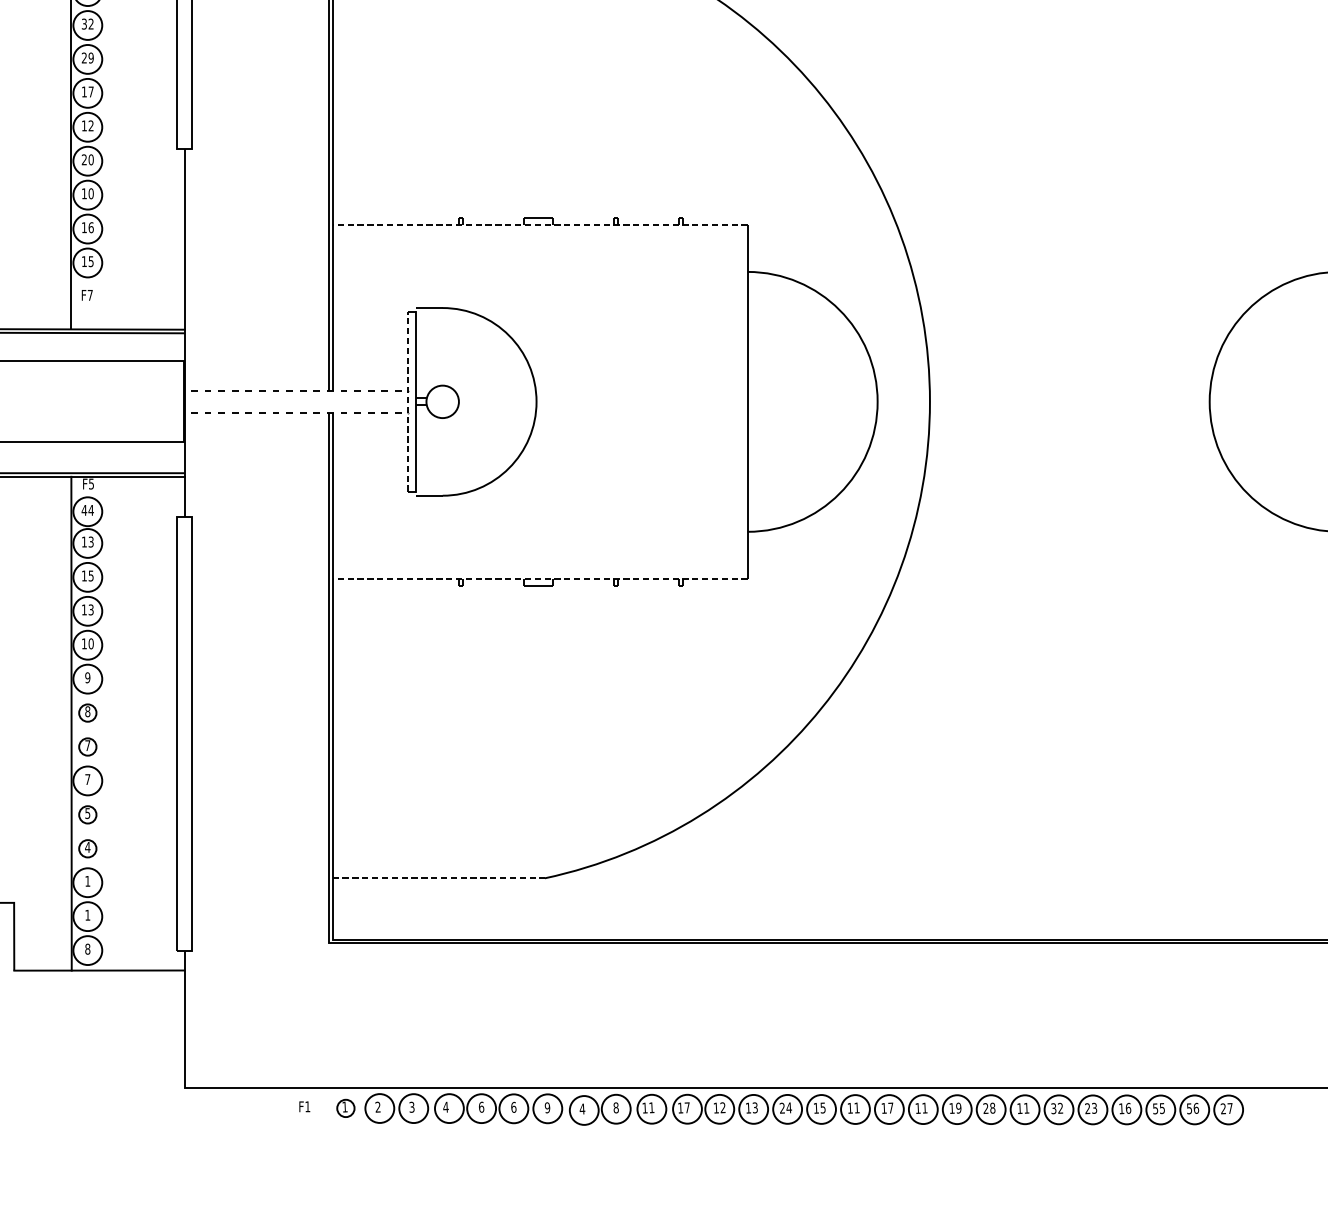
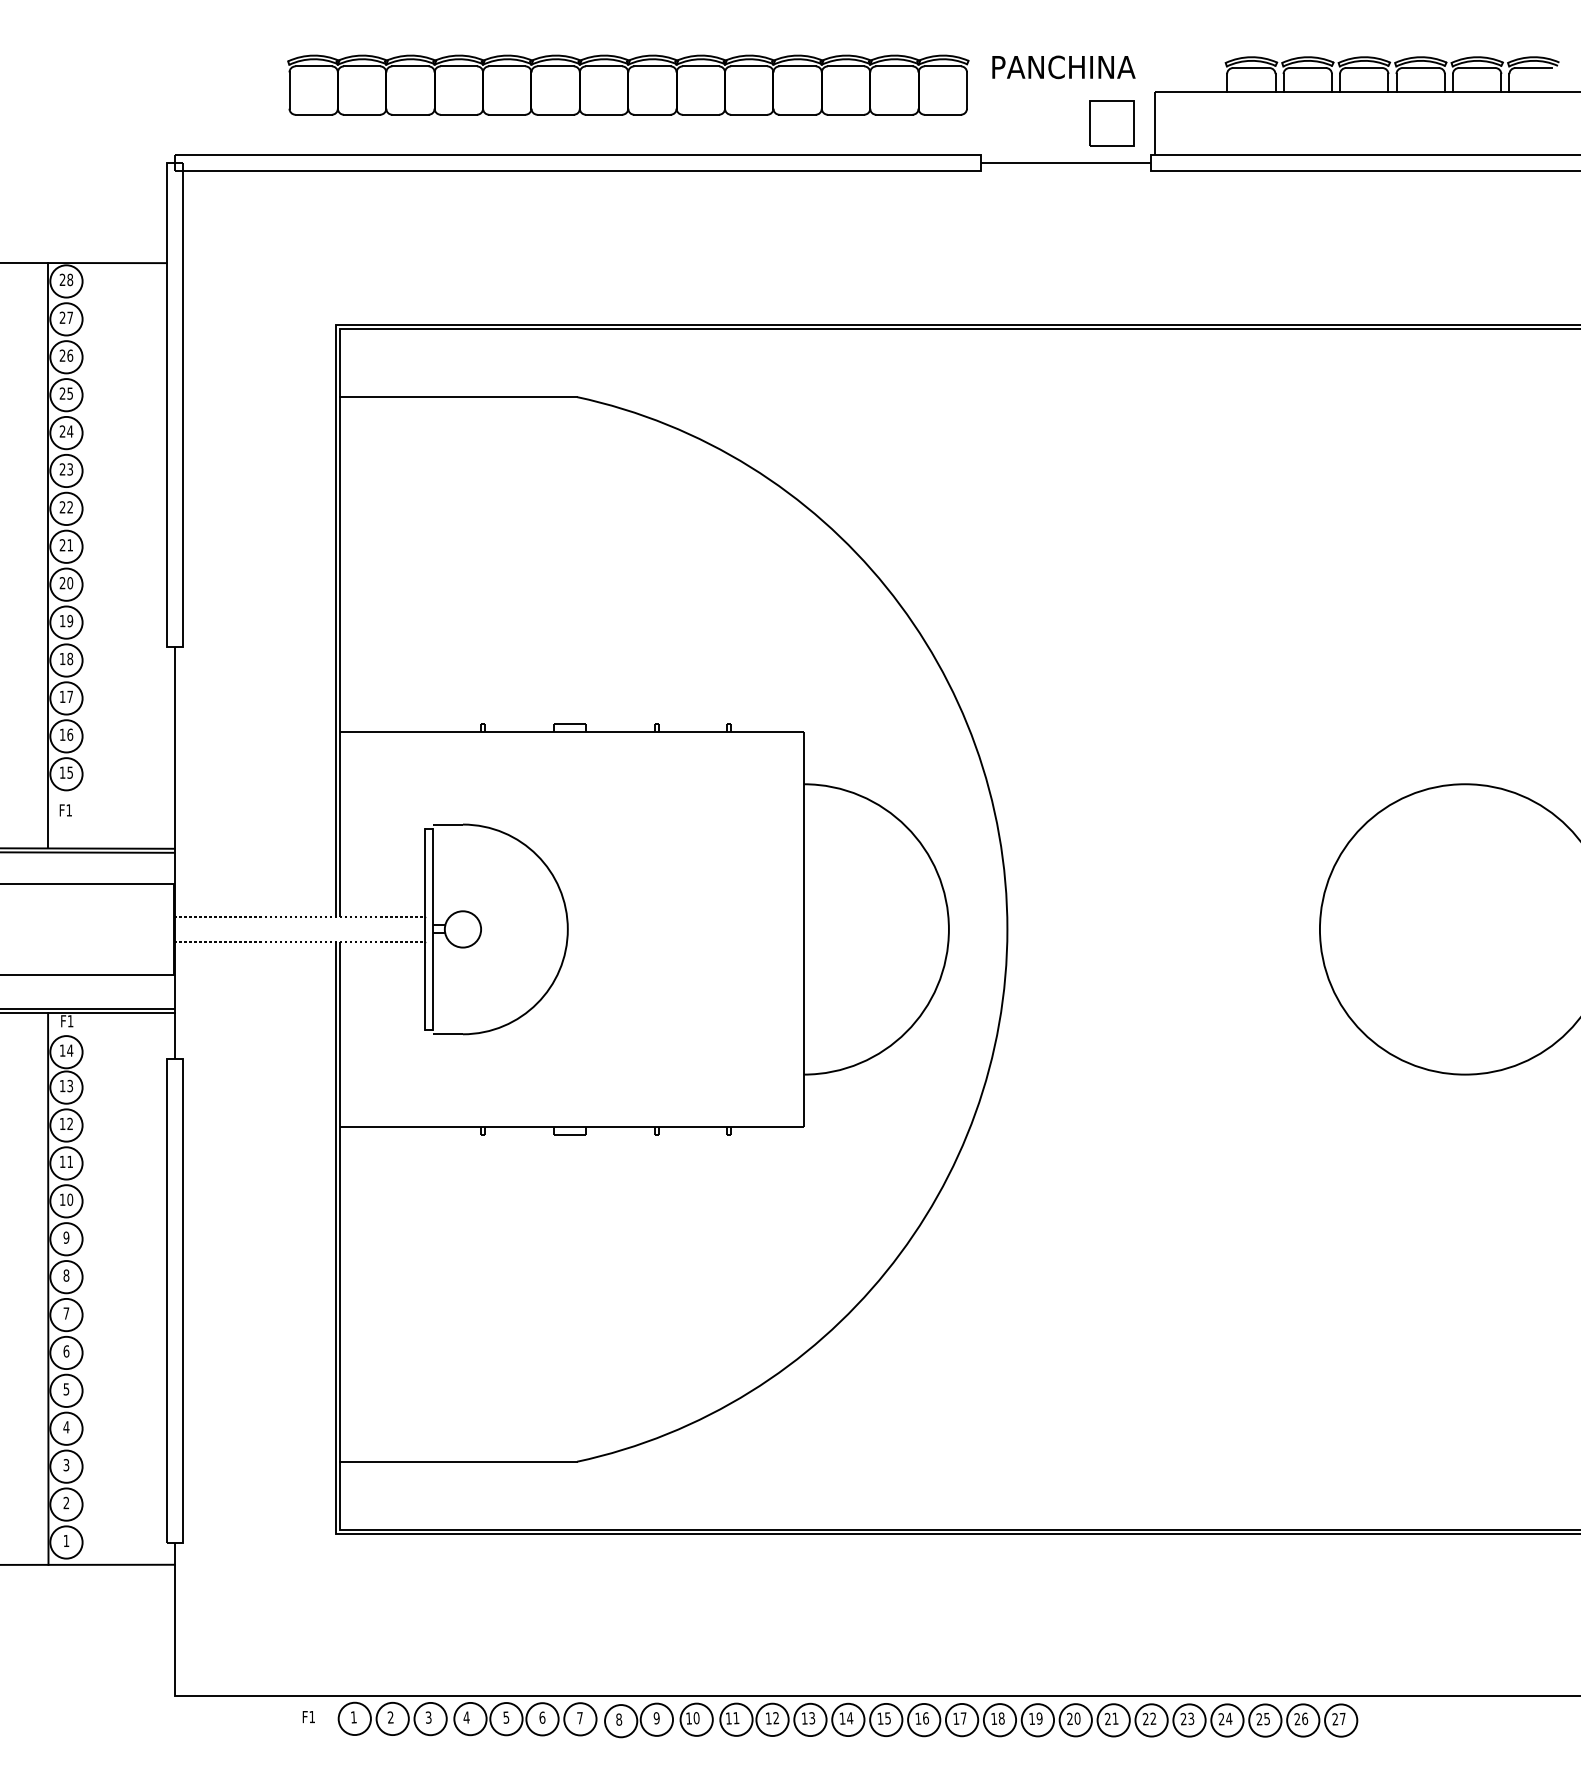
text: (84, 24) -> (62, 507), 32 -> 22
text: (91, 58) -> (70, 545), 29 -> 21
text: (87, 92) -> (66, 583), 17 -> 20
text: (91, 126) -> (70, 621), 12 -> 19
text: (87, 159) -> (66, 658), 20 -> 18
text: (91, 193) -> (70, 696), 10 -> 17
line: (539, 224) -> (571, 731), dashed -> solid
text: (89, 295) -> (68, 810), F7 -> F1
line: (408, 401) -> (424, 928), dashed -> solid
text: (91, 484) -> (70, 1021), F5 -> F1
text: (84, 510) -> (62, 1050), 44 -> 14
text: (90, 575) -> (69, 1123), 15 -> 12
line: (539, 579) -> (571, 1127), dashed -> solid
text: (91, 609) -> (70, 1161), 13 -> 11
circle: (87, 713) -> (66, 1277), size x1.67
circle: (87, 746) -> (66, 1314), size x1.67
text: (87, 779) -> (66, 1351), 7 -> 6
circle: (87, 814) -> (66, 1390), size x1.67
circle: (87, 848) -> (66, 1428), size x1.67
line: (438, 878) -> (458, 1461), dashed -> solid
text: (87, 881) -> (66, 1465), 1 -> 3
text: (87, 914) -> (66, 1502), 1 -> 2
text: (87, 948) -> (66, 1540), 8 -> 1
text: (481, 1107) -> (506, 1717), 6 -> 5
circle: (345, 1108) -> (354, 1718), size x1.67
text: (547, 1108) -> (580, 1718), 9 -> 7
text: (582, 1108) -> (619, 1719), 4 -> 8
text: (615, 1108) -> (656, 1718), 8 -> 9
text: (651, 1108) -> (696, 1718), 11 -> 10
text: (687, 1108) -> (736, 1718), 17 -> 11
text: (781, 1108) -> (841, 1718), 24 -> 14
text: (857, 1108) -> (926, 1718), 11 -> 16
text: (924, 1108) -> (1001, 1718), 11 -> 18
text: (992, 1108) -> (1077, 1718), 28 -> 20
text: (1019, 1108) -> (1107, 1718), 11 -> 21
text: (1053, 1108) -> (1145, 1719), 32 -> 22
text: (1125, 1108) -> (1225, 1718), 16 -> 24
text: (1155, 1108) -> (1259, 1719), 55 -> 25
text: (1189, 1108) -> (1297, 1719), 56 -> 26

